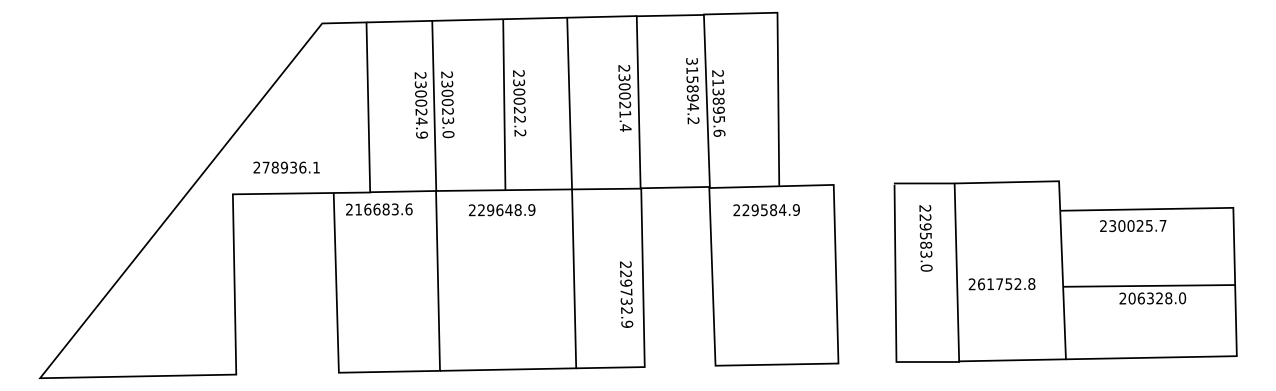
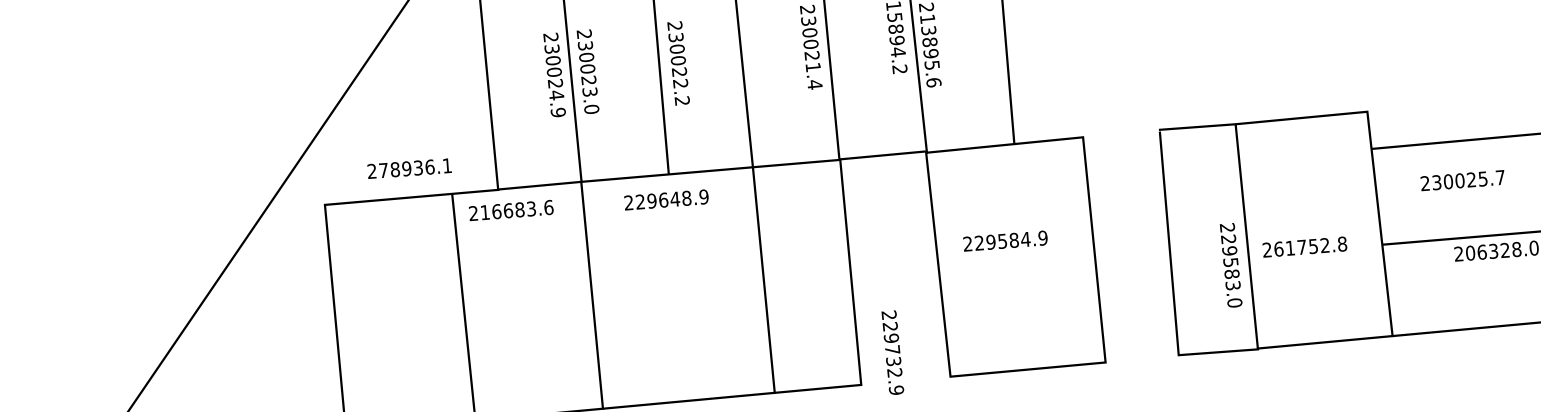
text: (286, 167) -> (409, 168), moved
text: (766, 210) -> (1005, 241), moved
text: (1133, 226) -> (1463, 181), moved
text: (925, 238) -> (1230, 265), moved
text: (626, 294) -> (892, 352), moved

